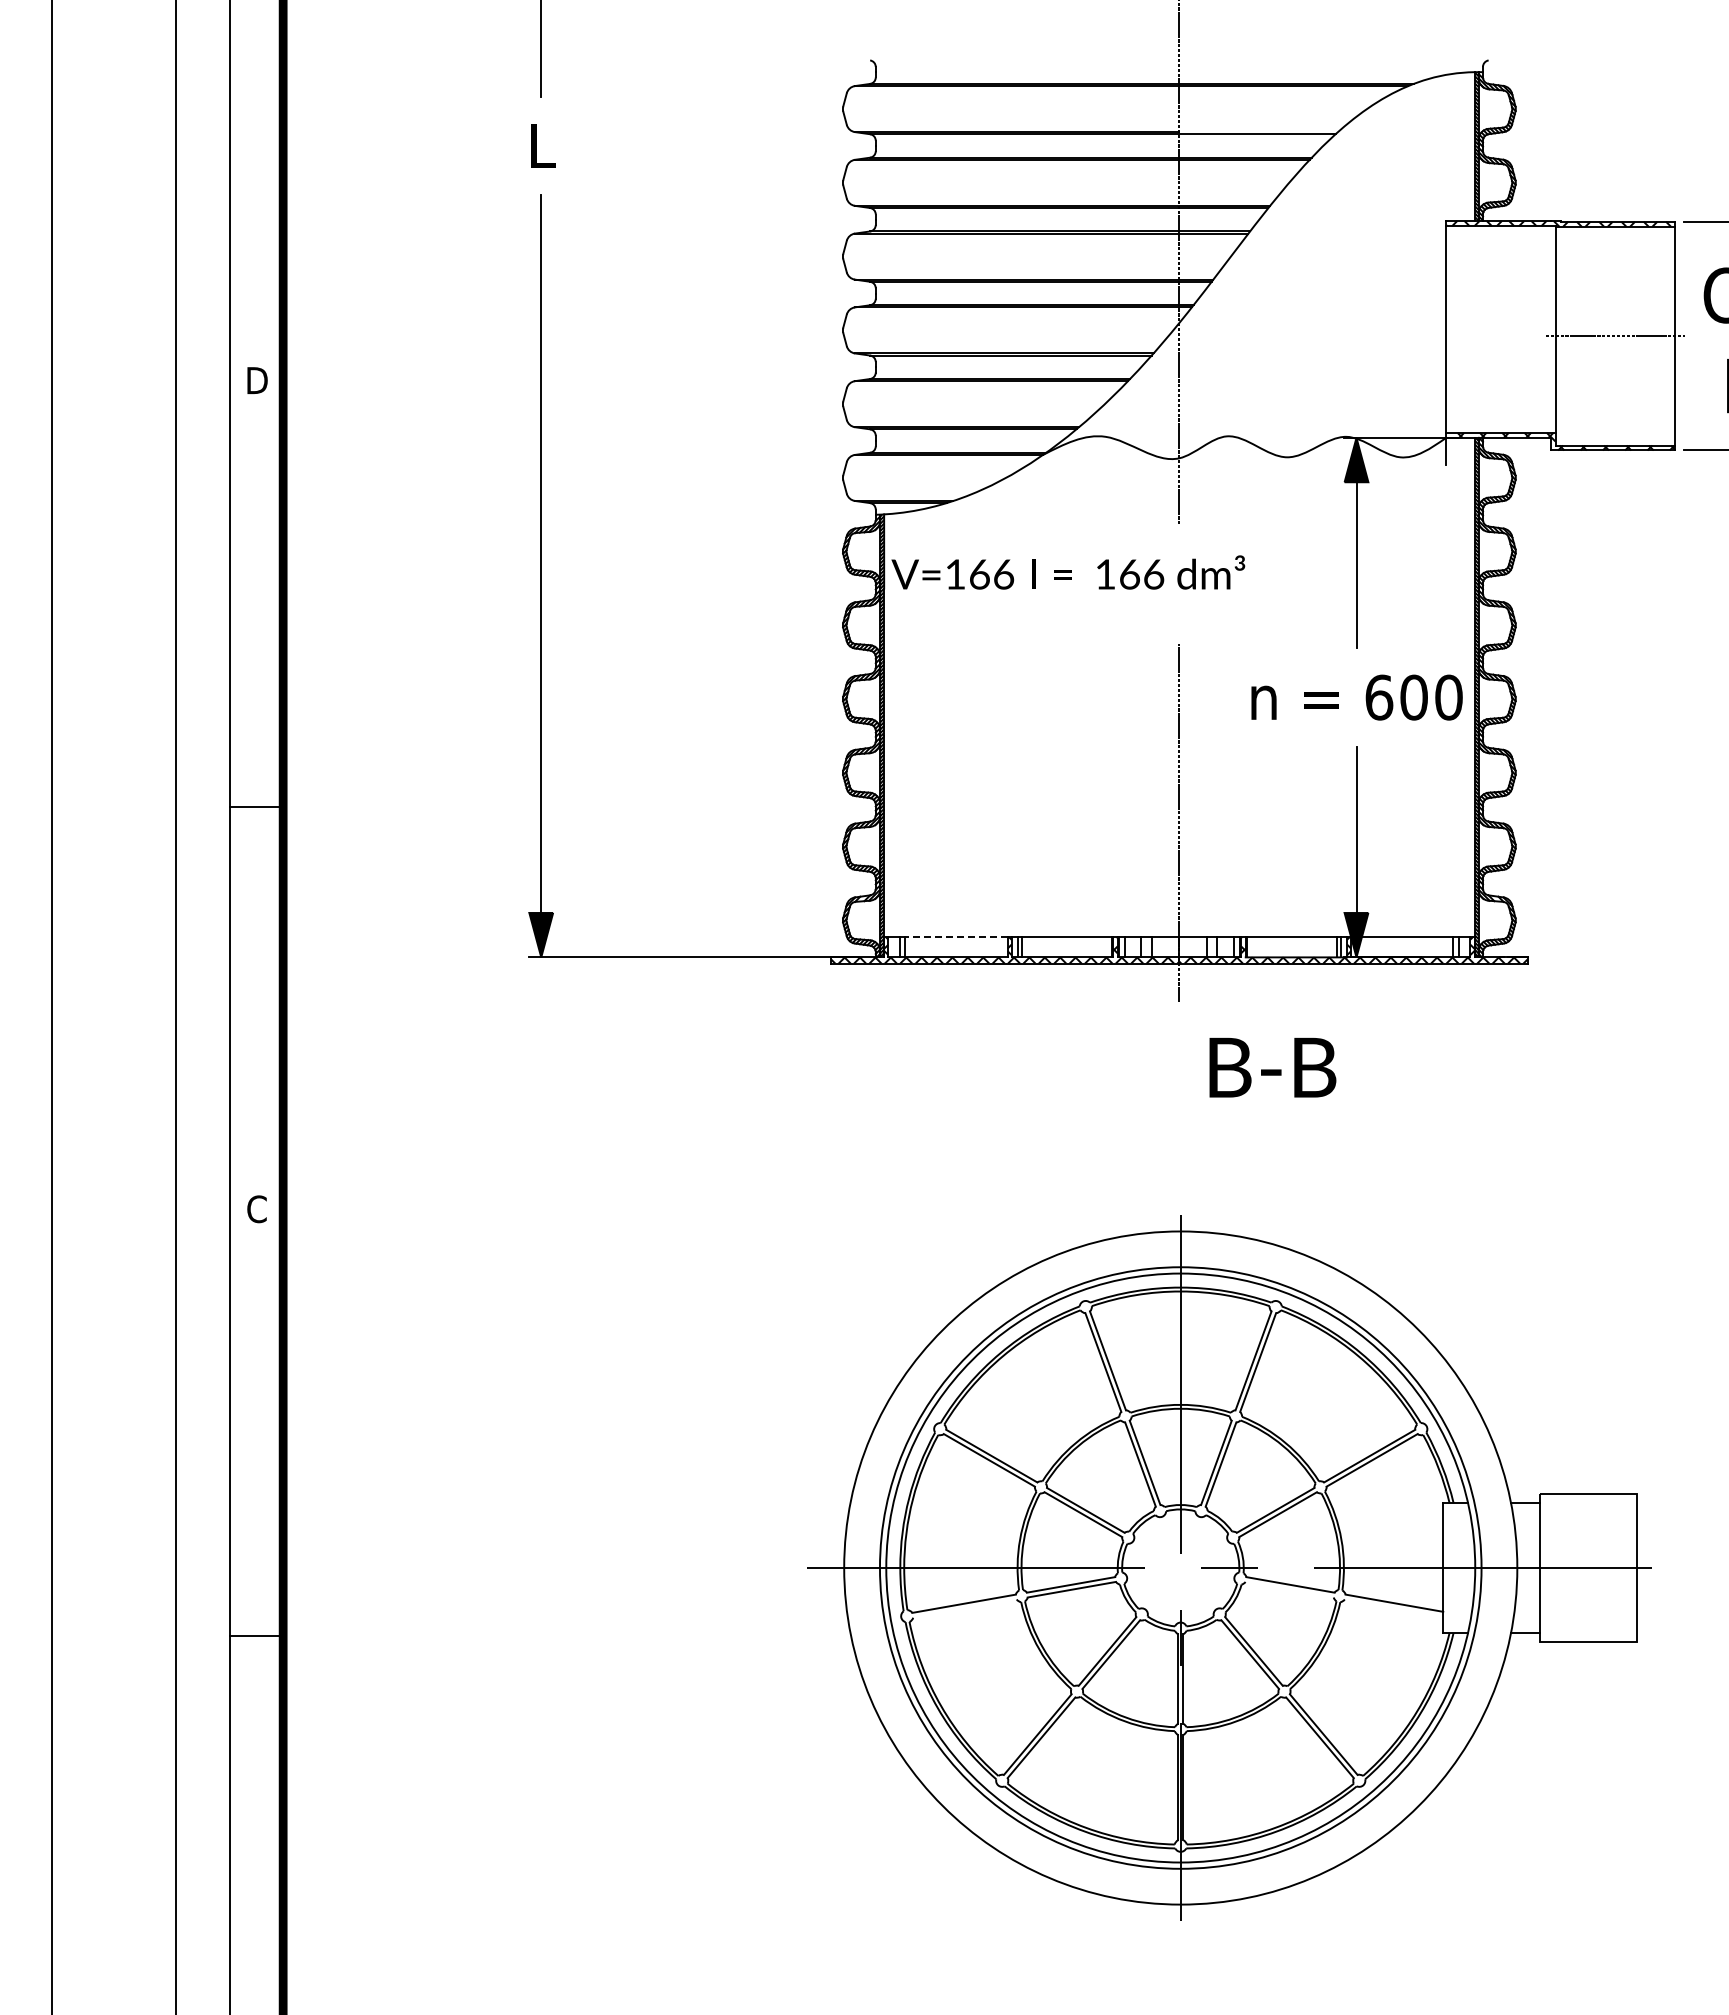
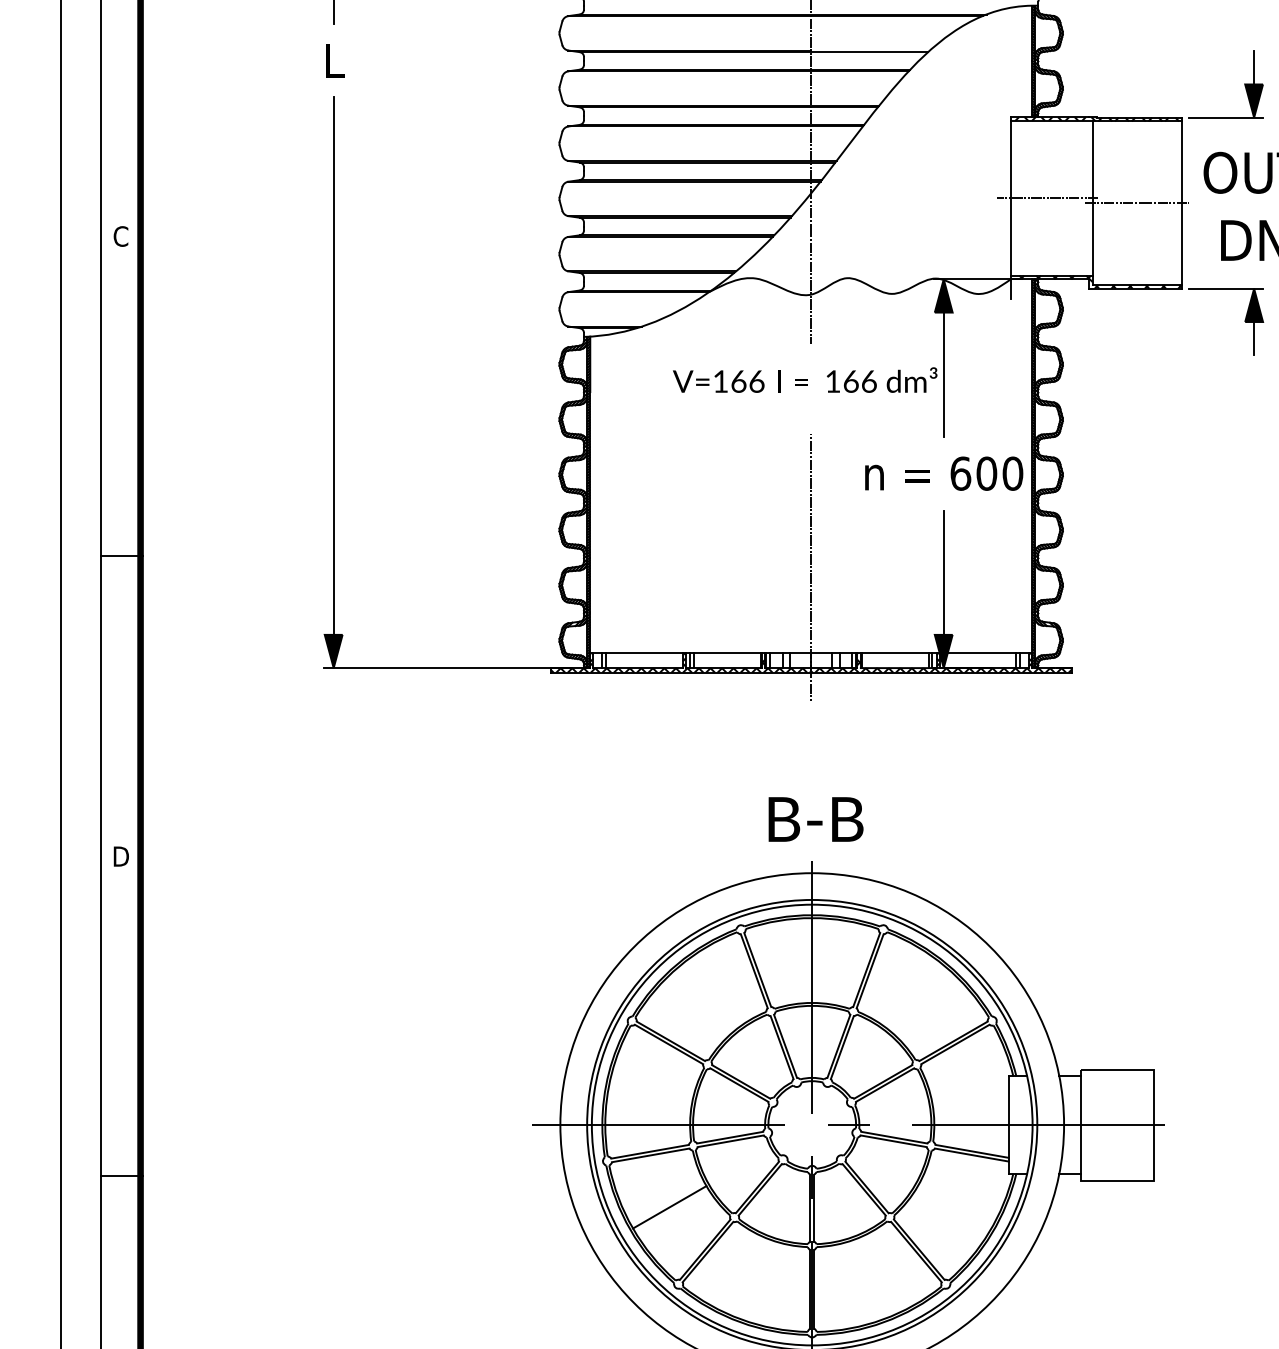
line: (1495, 329) -> (1047, 198), added
text: (257, 380) -> (121, 236), D -> C
text: (1068, 572) -> (805, 380), moved
line: (956, 936) -> (644, 652), dashed -> solid
text: (1272, 1067) -> (815, 819), moved
text: (257, 1209) -> (121, 856), C -> D
line: (1289, 1589) -> (893, 1141), added
line: (1393, 1607) -> (971, 1154), added
line: (964, 1608) -> (650, 1155), added
line: (990, 1677) -> (669, 1206), added

